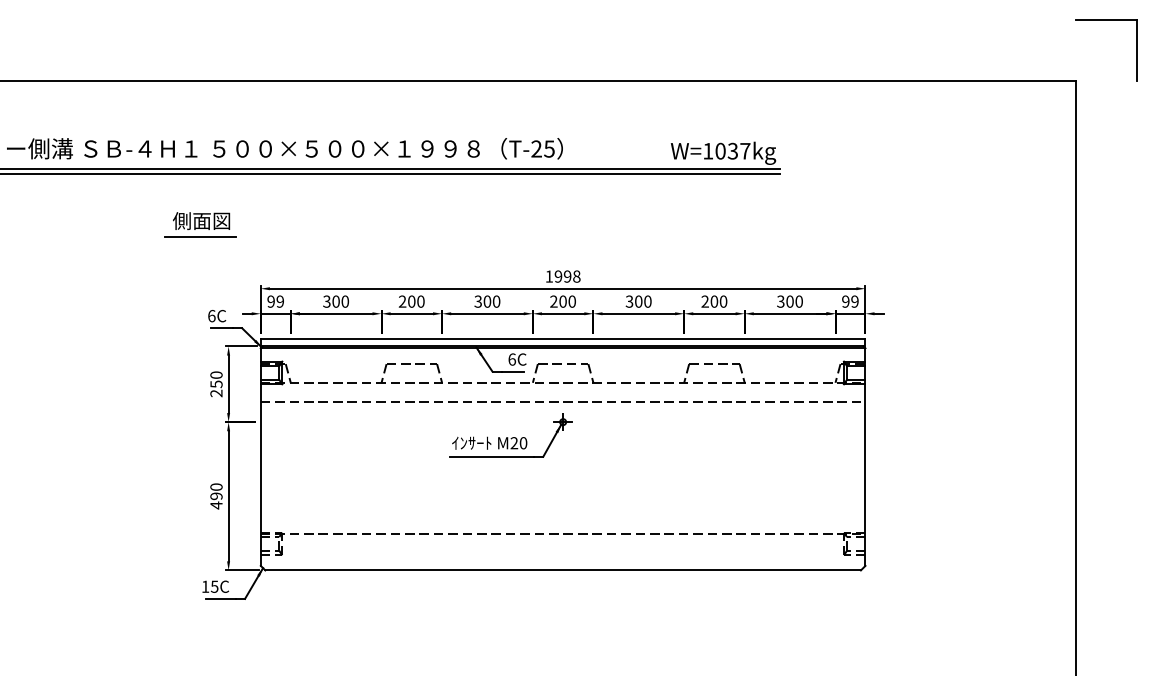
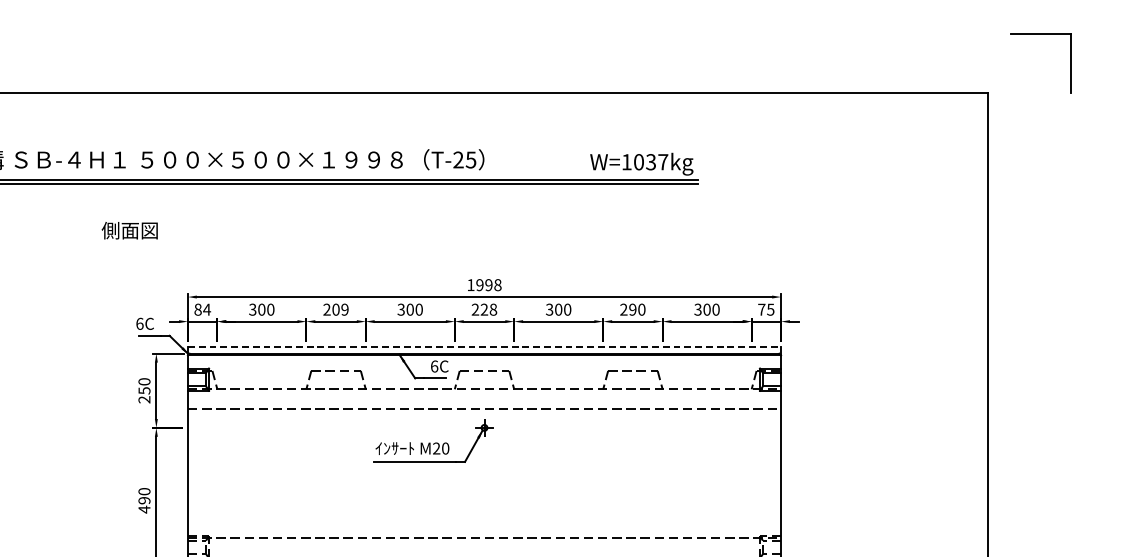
part: (1106, 20) -> (1041, 33), moved
line: (200, 237) -> (128, 246), removed
text: (275, 301) -> (202, 309), 99 -> 84
text: (420, 301) -> (344, 309), 200 -> 209
text: (567, 301) -> (488, 309), 200 -> 228
text: (714, 301) -> (632, 309), 200 -> 290
text: (850, 301) -> (766, 309), 99 -> 75
line: (563, 339) -> (484, 346), solid -> dashed

